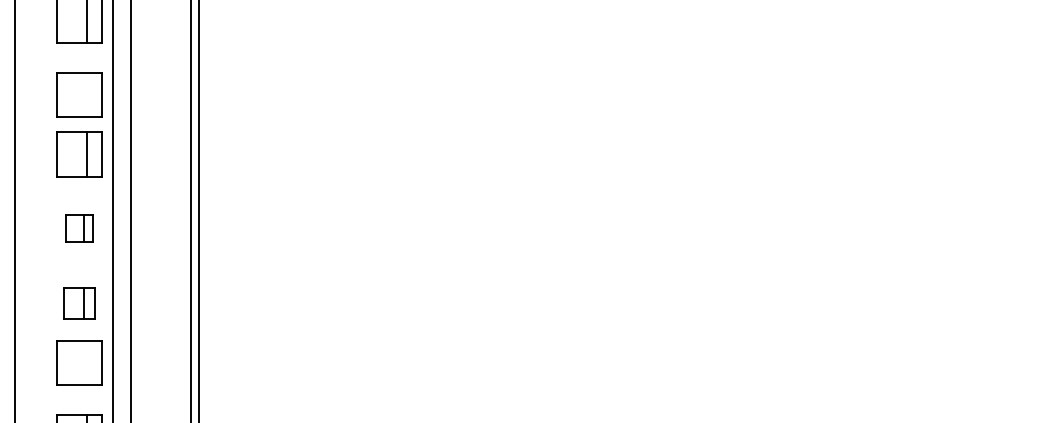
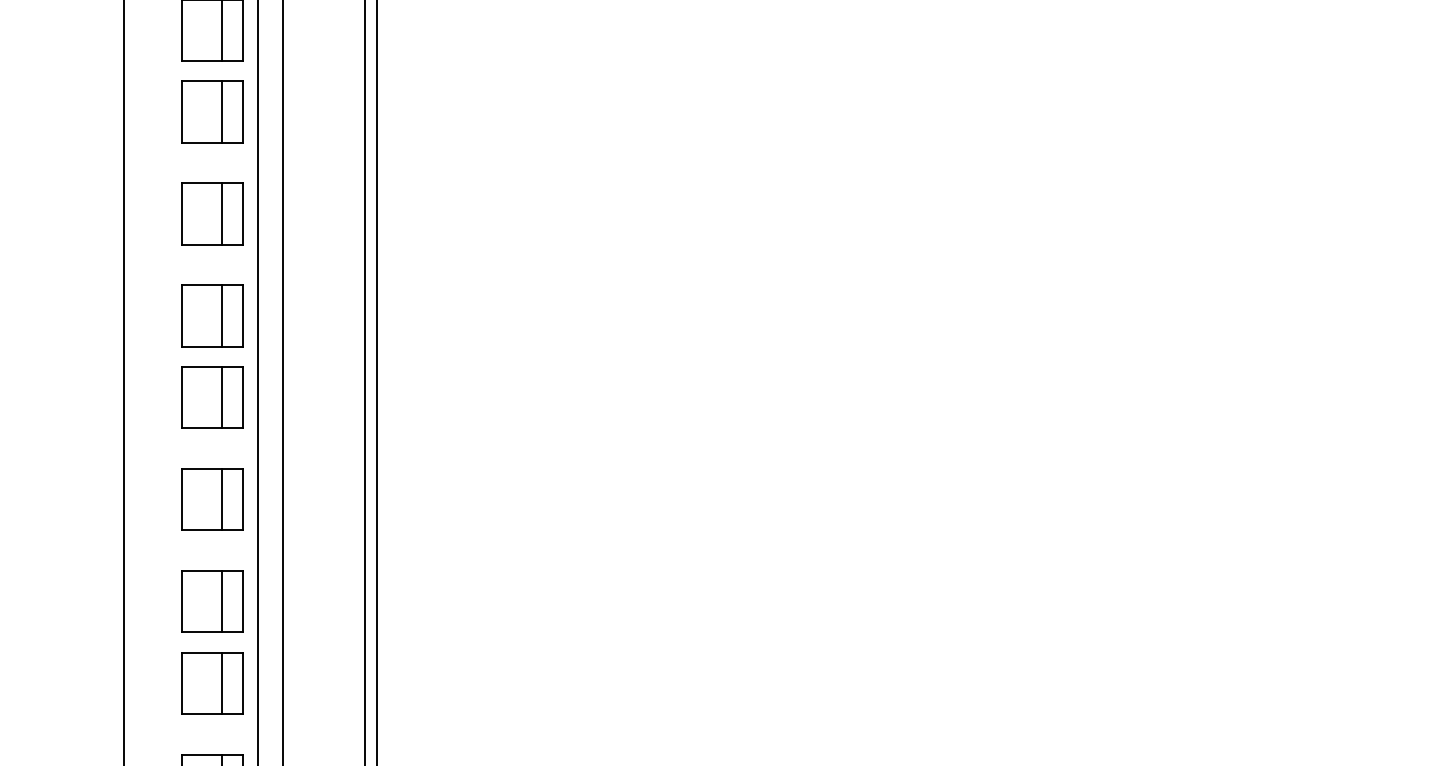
line: (86, 94) -> (222, 315), added
part: (79, 228) -> (212, 499), size x1.67
part: (79, 303) -> (212, 601), size x1.43
line: (86, 362) -> (222, 682), added

